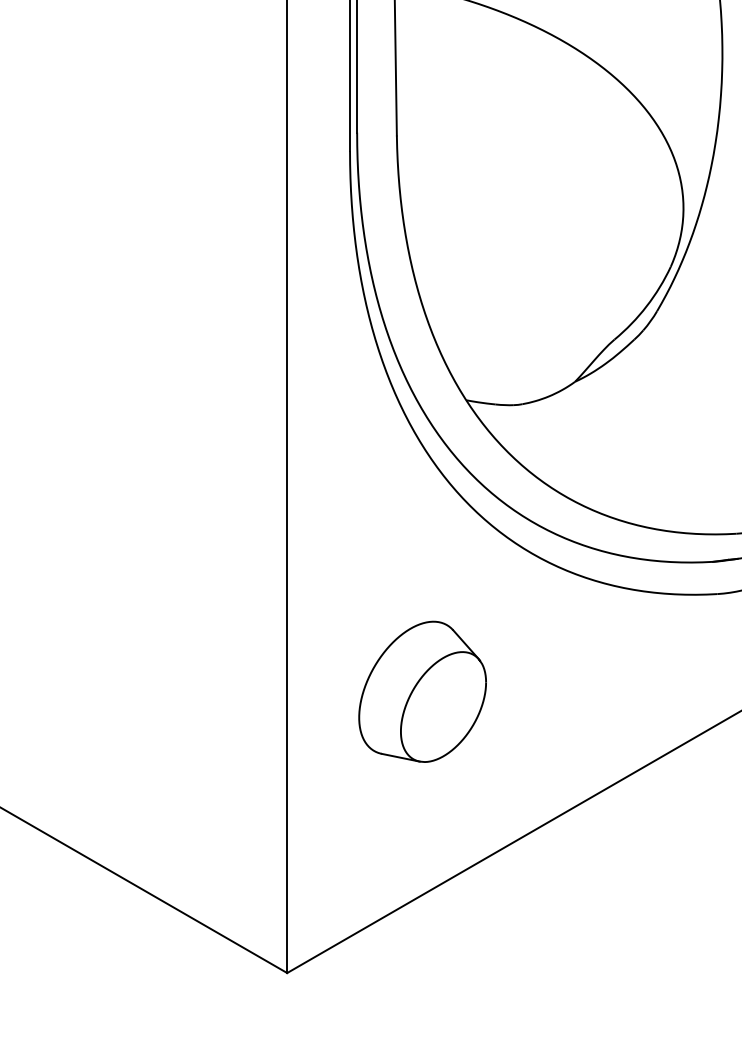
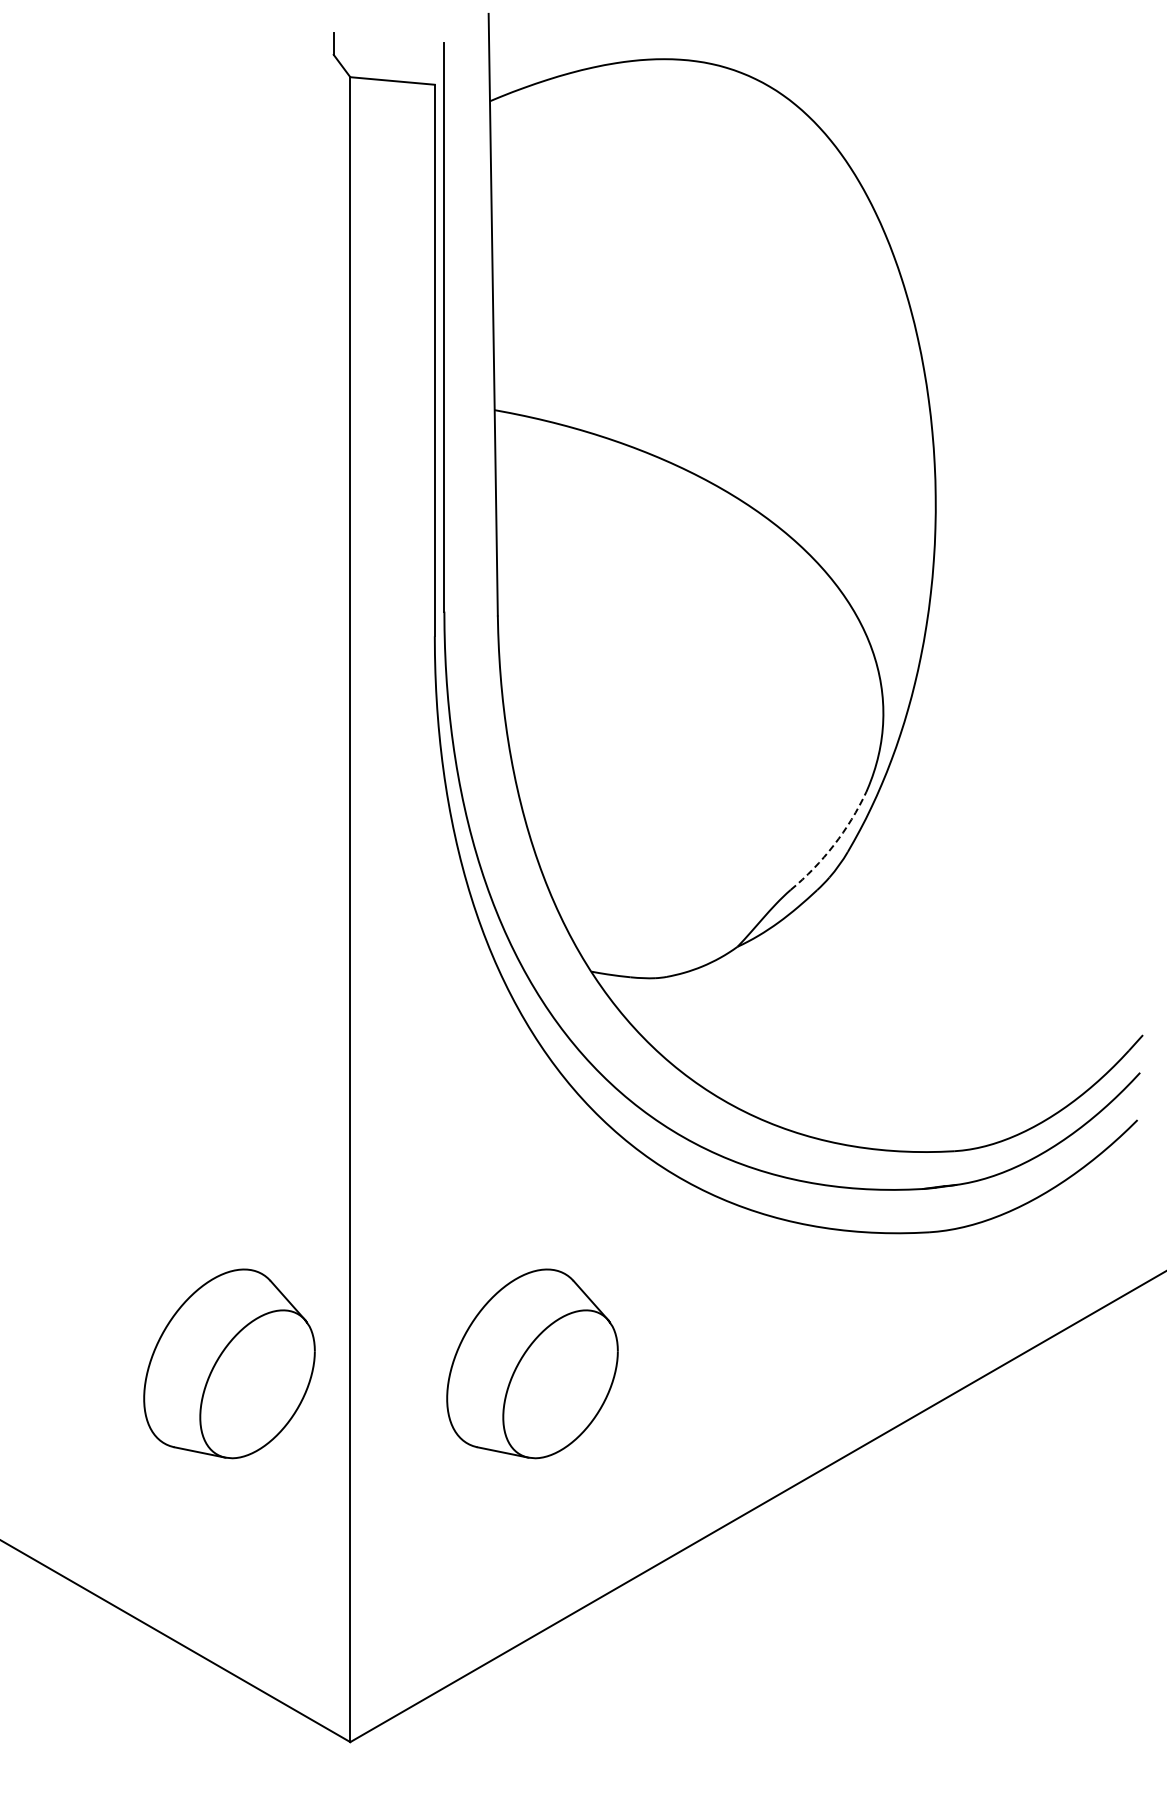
arc: (646, 306) -> (833, 845), solid -> dashed
part: (197, 691) -> (229, 1363), added

